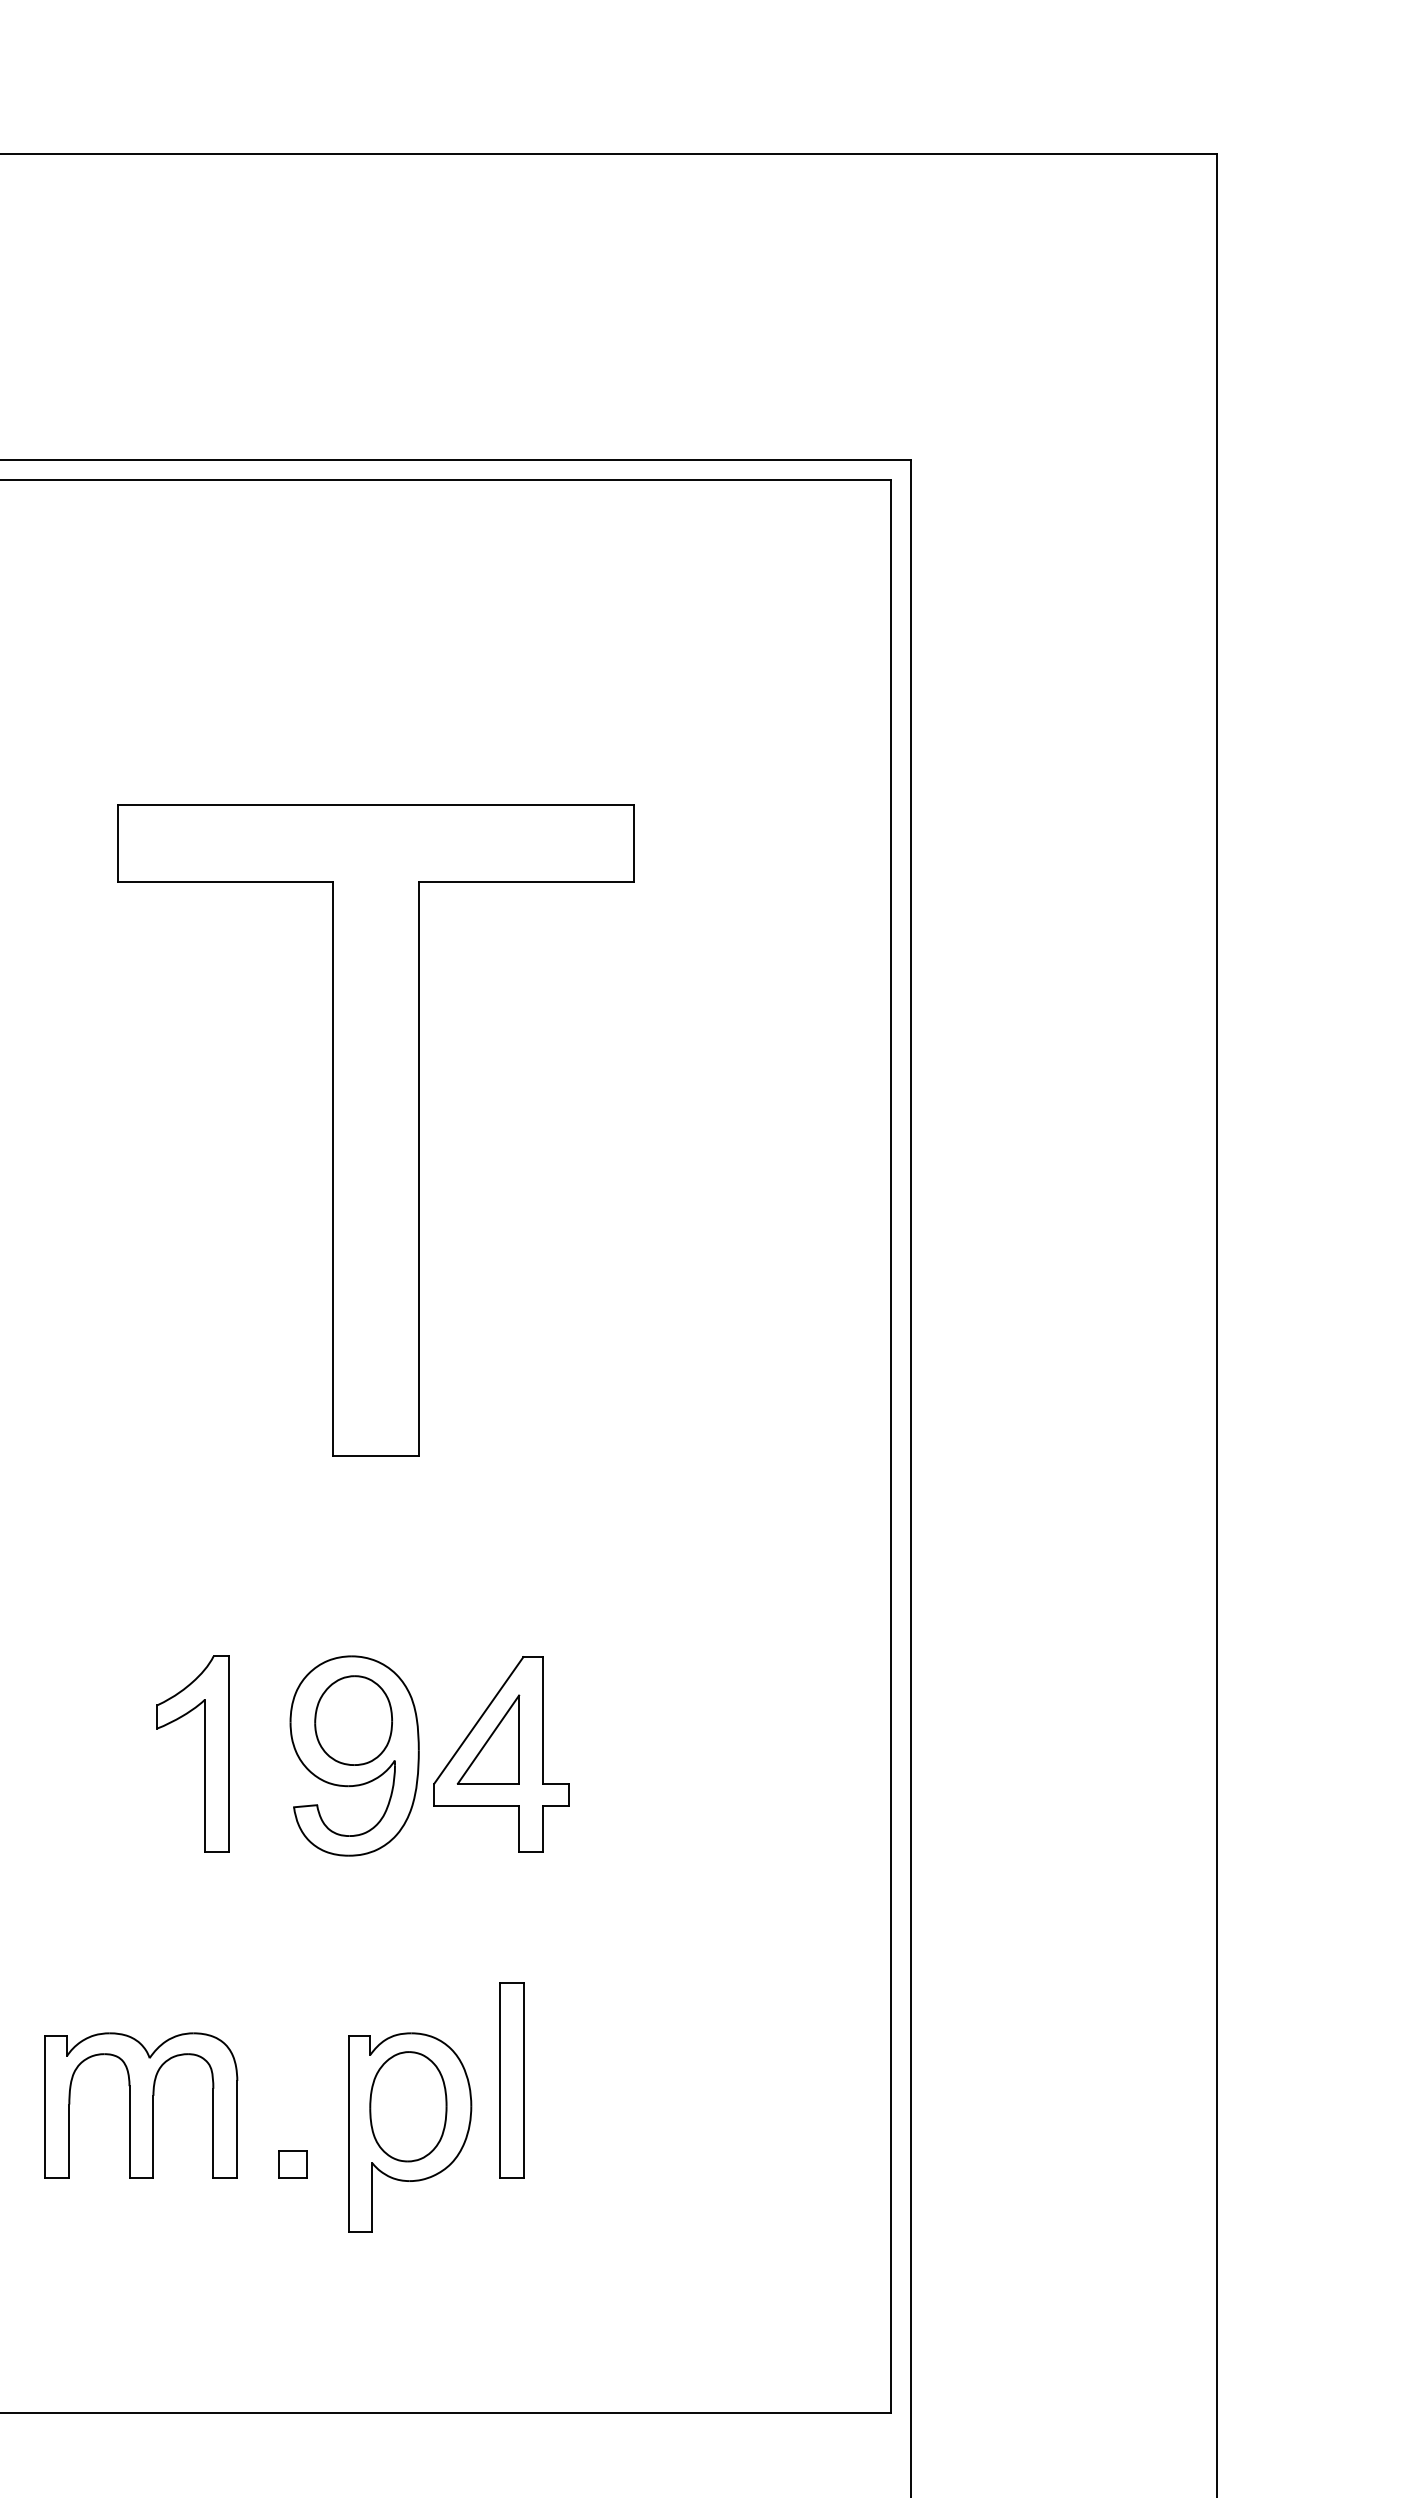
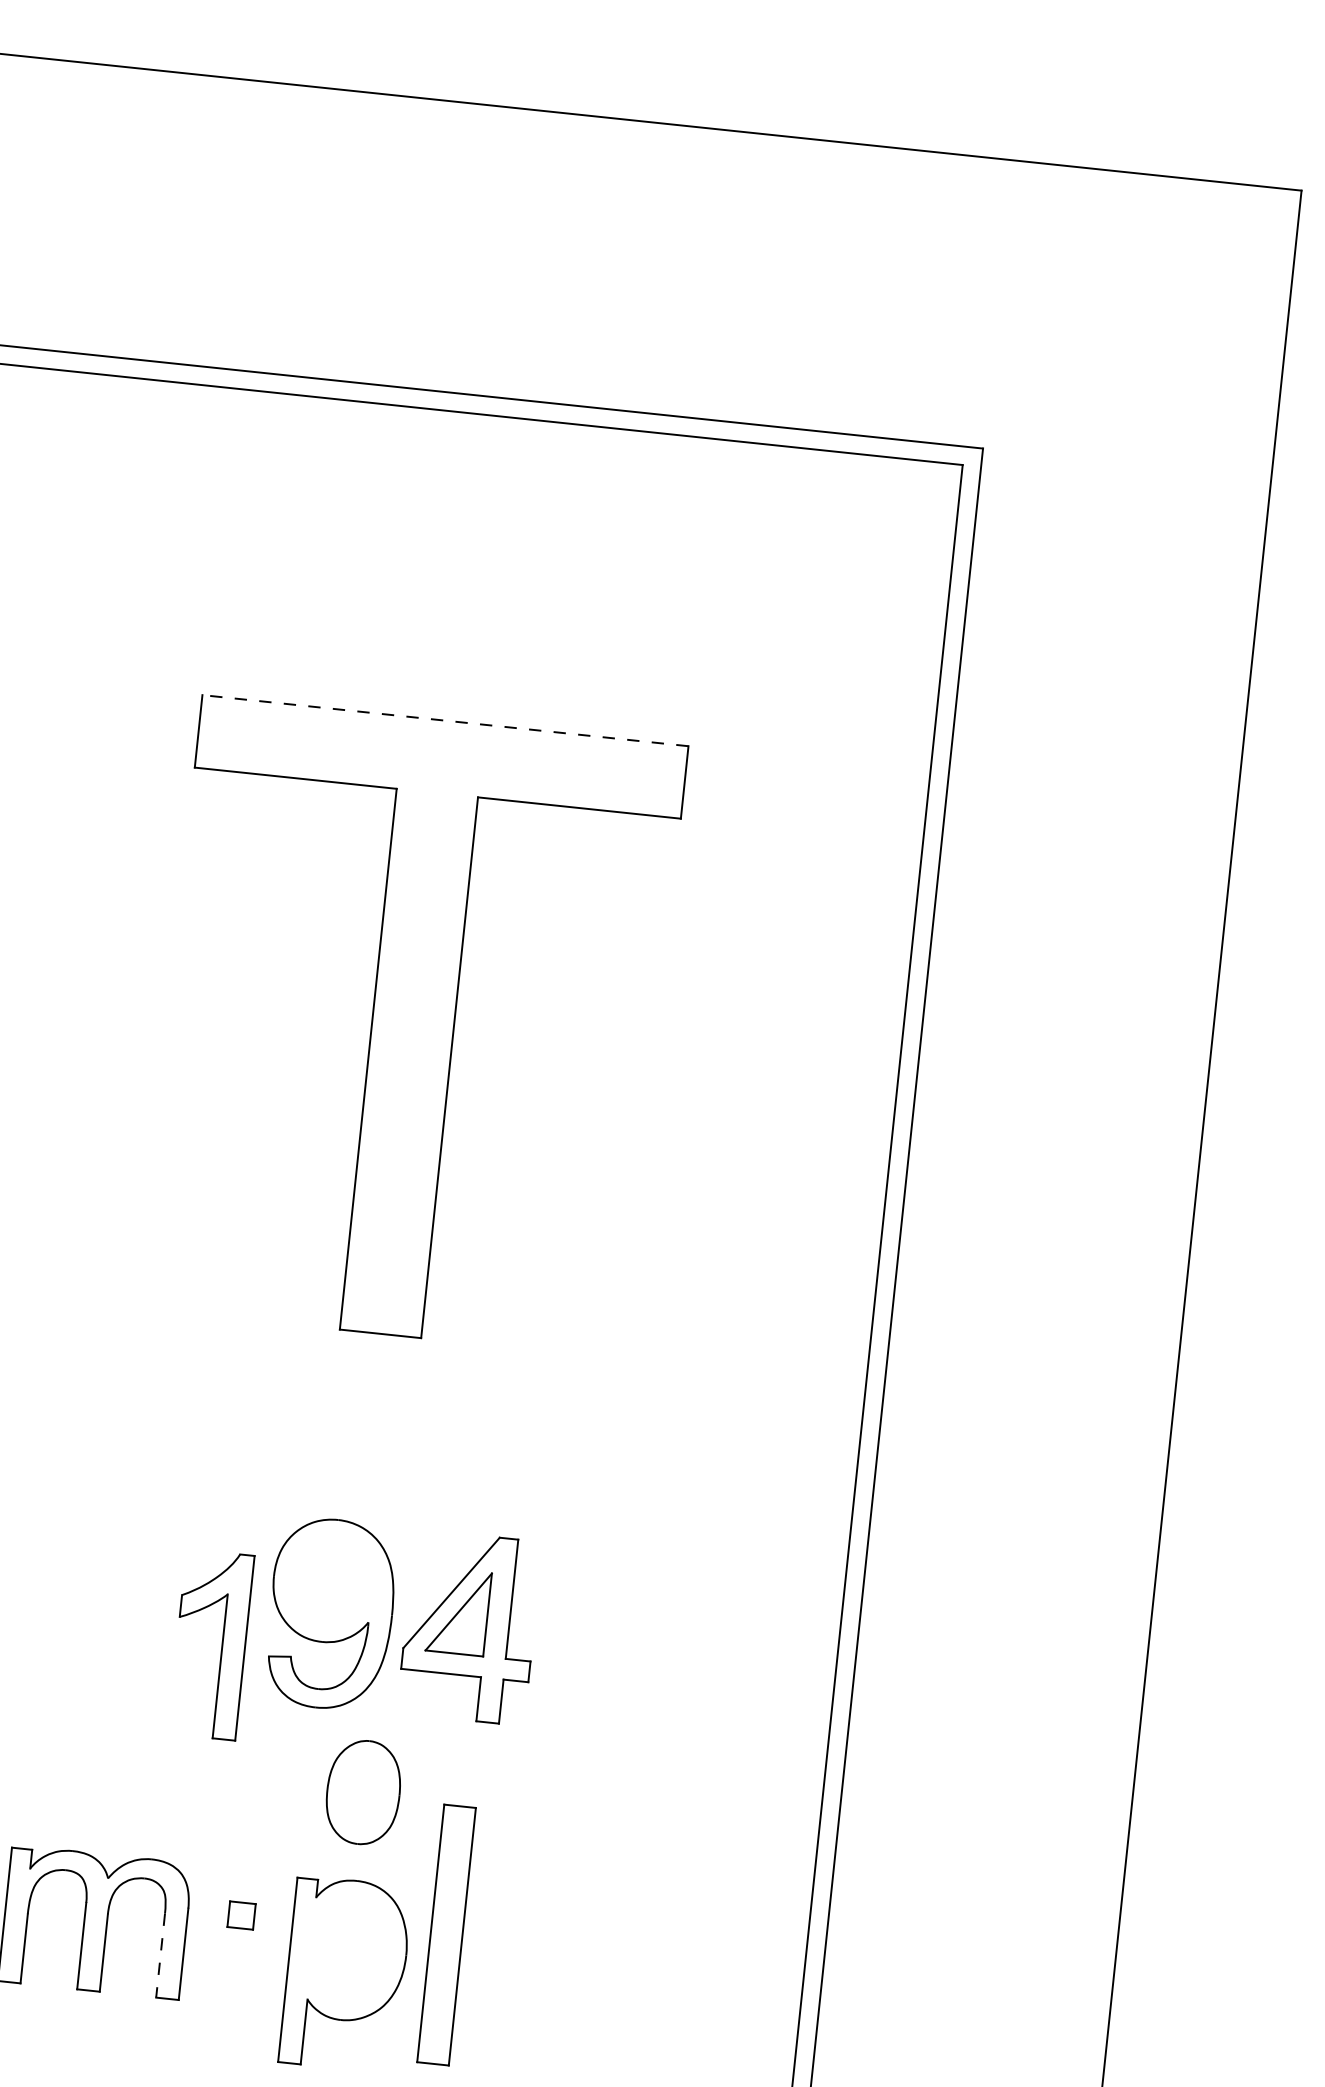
line: (375, 805) -> (444, 720), solid -> dashed
part: (353, 1720) -> (333, 1580), removed
part: (204, 1753) -> (221, 1645), moved
part: (511, 2080) -> (446, 1935), size x1.4
part: (408, 2106) -> (363, 1792), moved
line: (213, 2133) -> (160, 1955), solid -> dashed
part: (292, 2164) -> (241, 1915), moved

